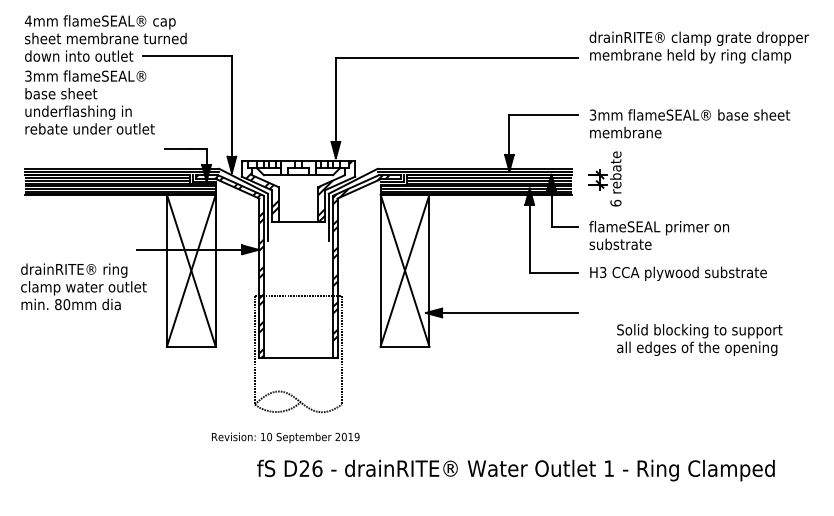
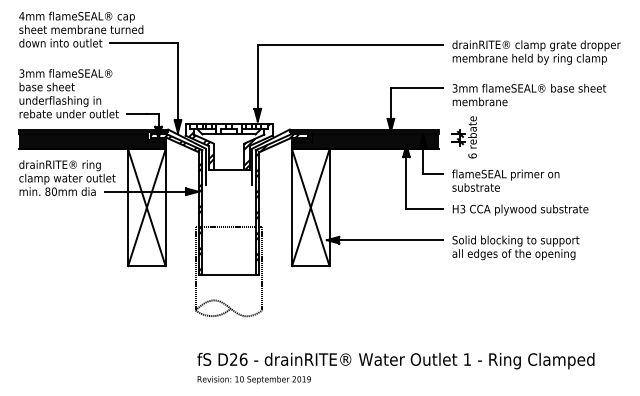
text: (699, 47) -> (536, 52), moved
text: (89, 102) -> (68, 93), moved
text: (83, 286) -> (67, 177), moved
text: (699, 339) -> (515, 247), moved
text: (284, 438) -> (253, 380), moved

